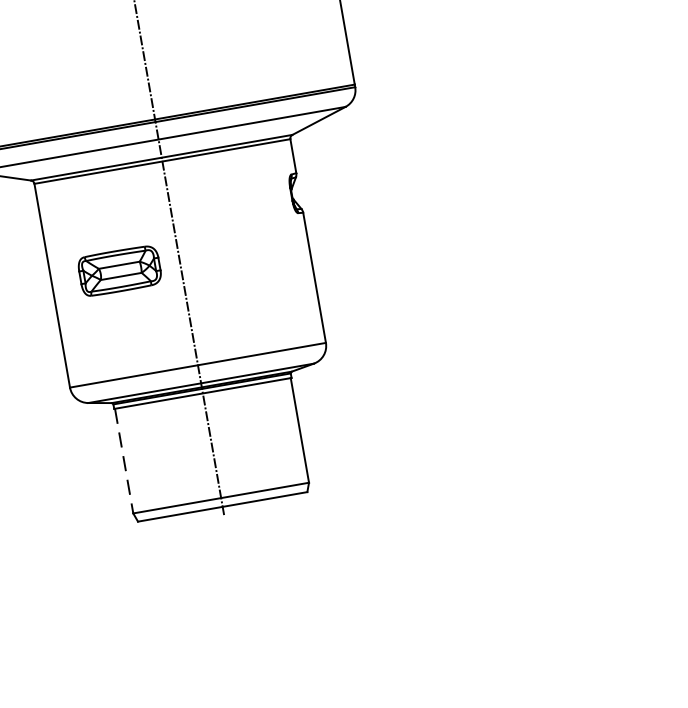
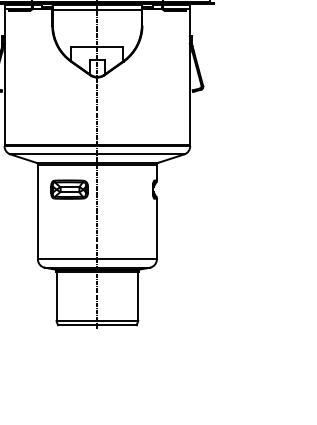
part: (119, 270) -> (69, 189), moved
line: (124, 462) -> (56, 297), dashed -> solid

